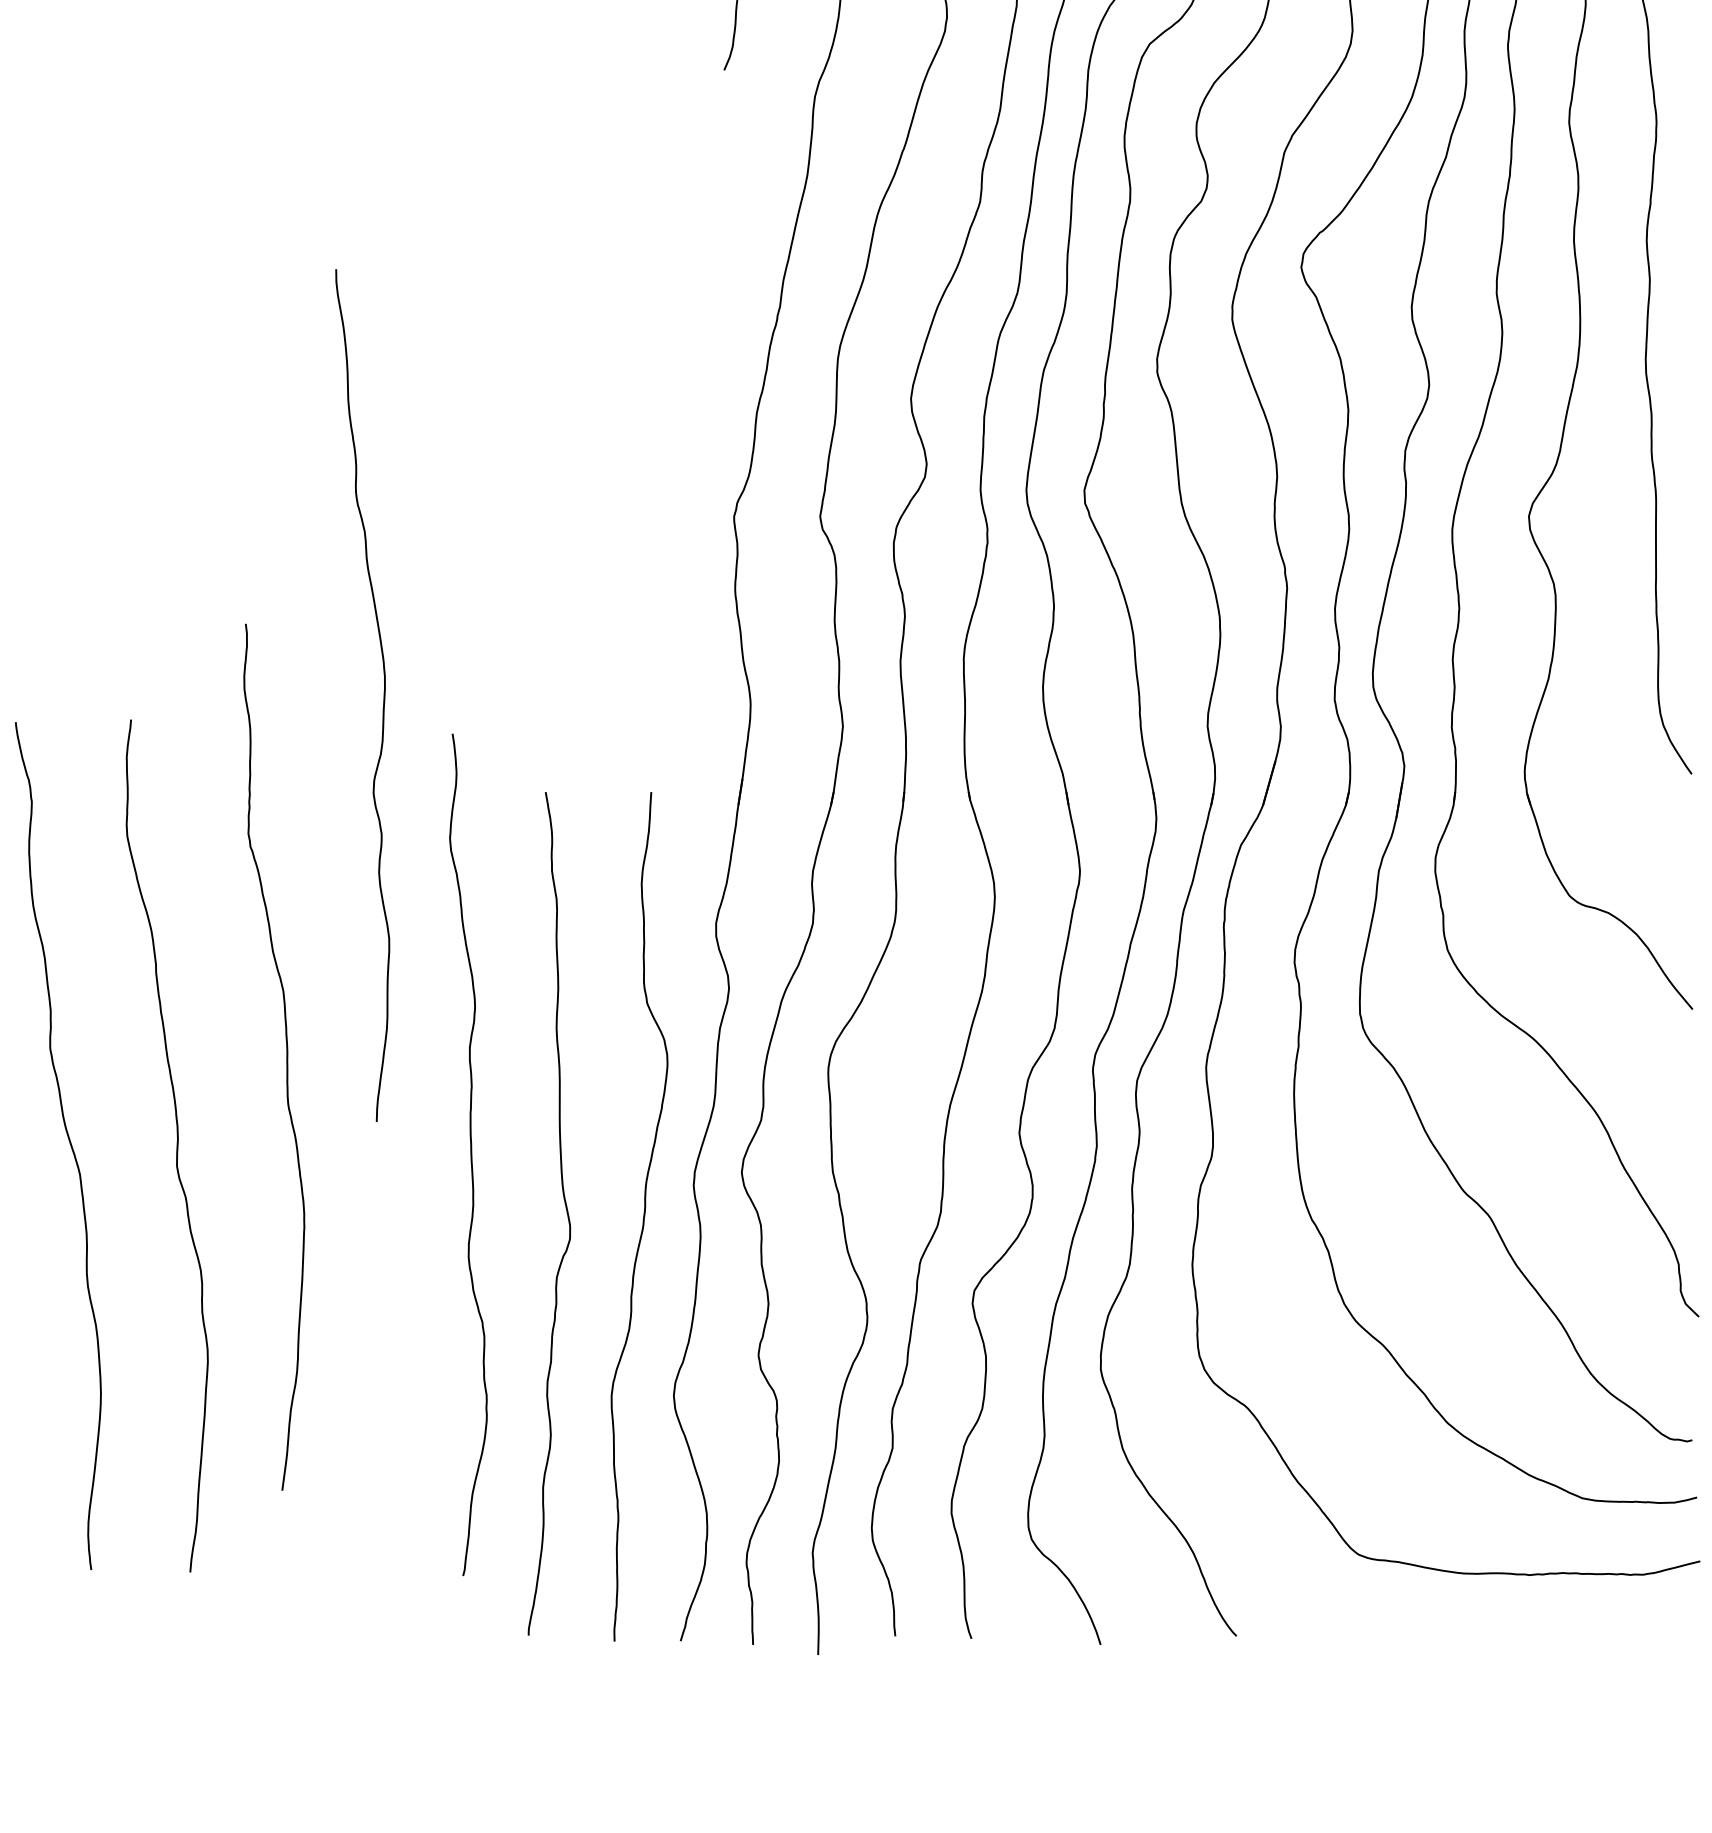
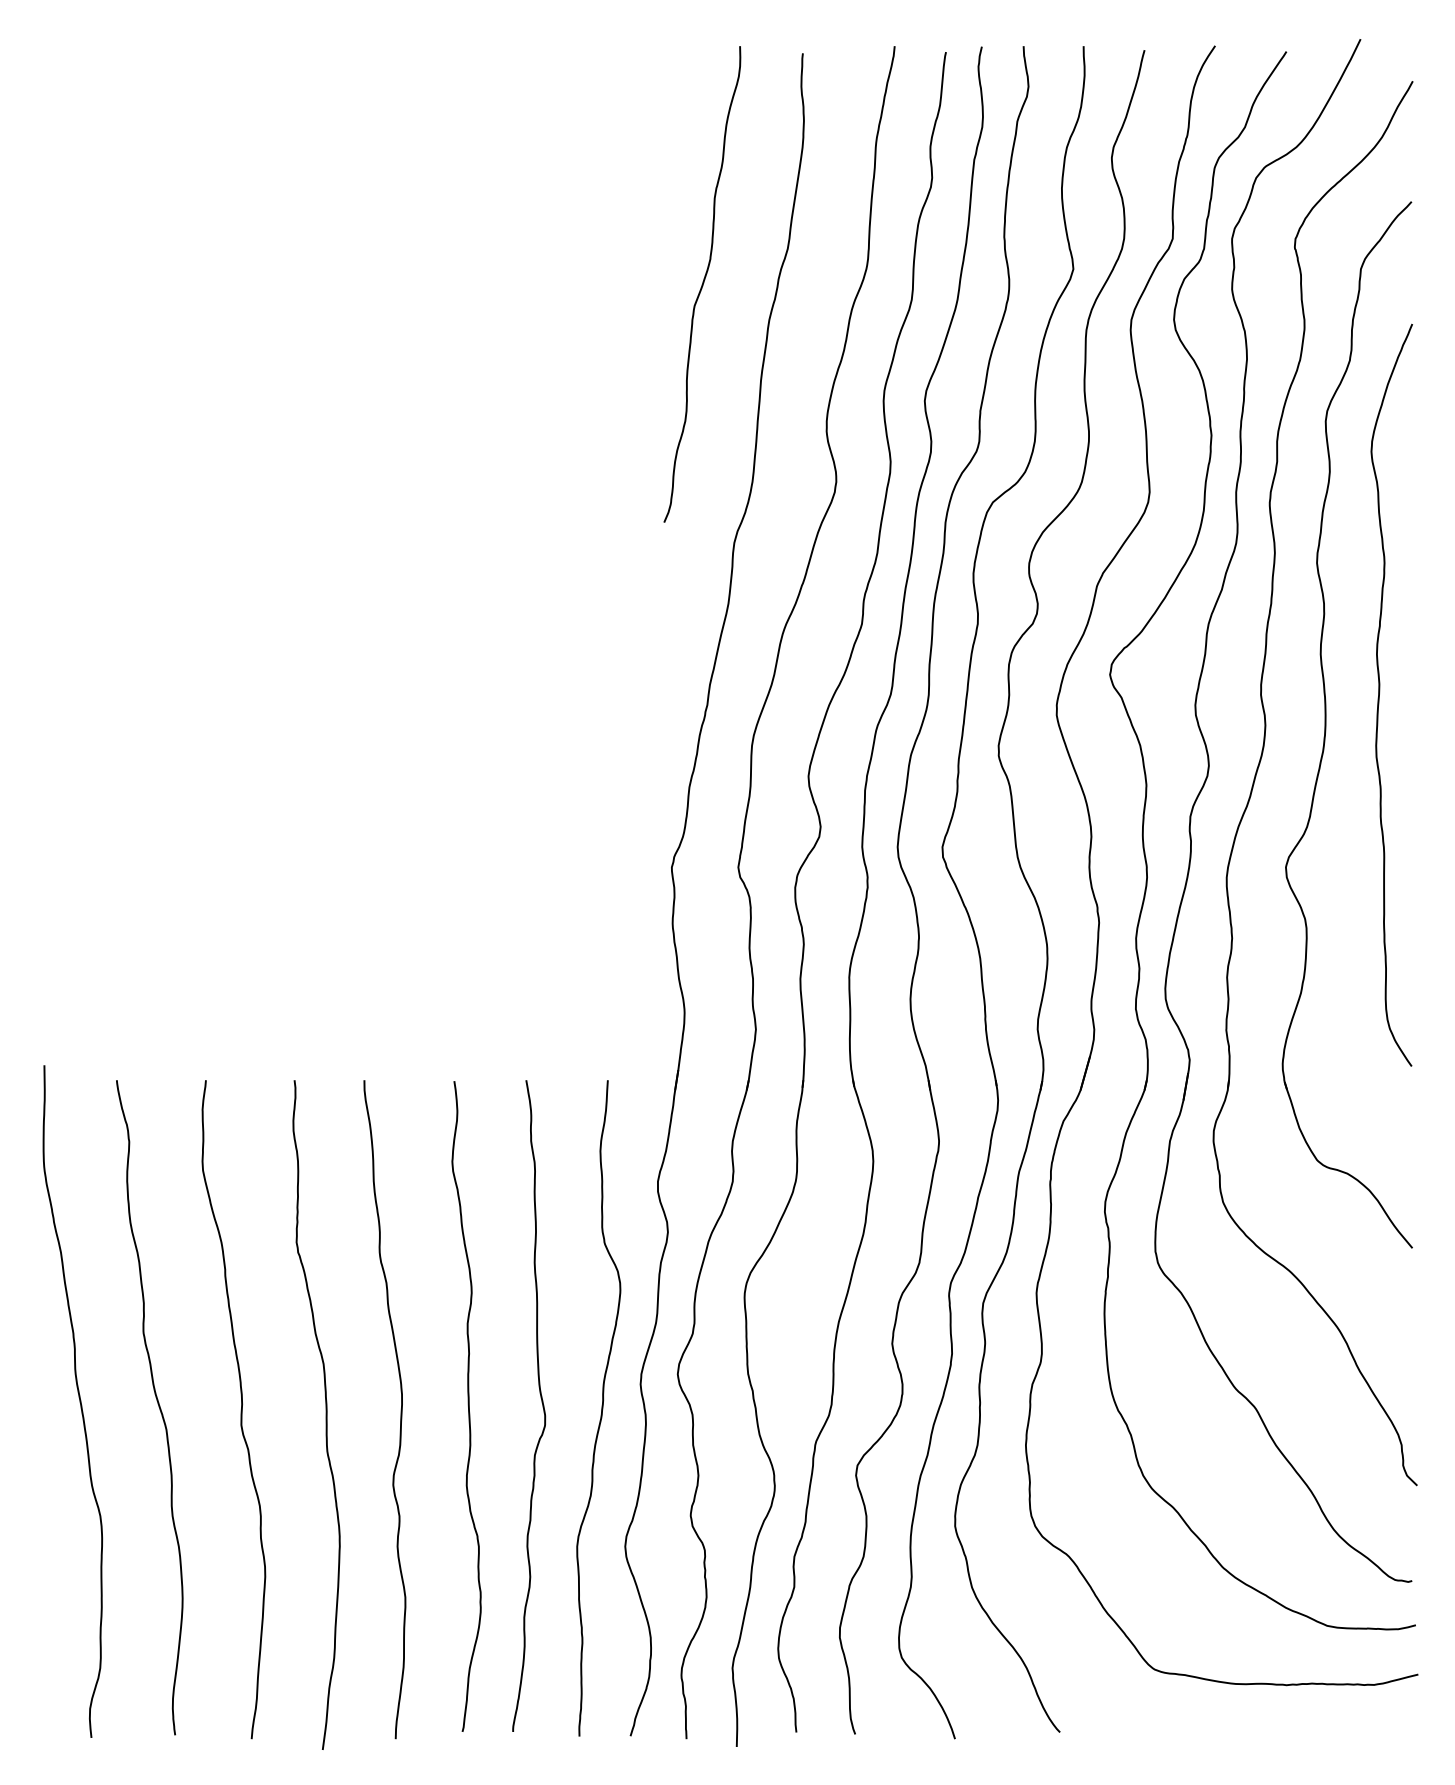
curve: (382, 695) -> (400, 1409), moved
curve: (285, 1056) -> (325, 1414), moved
curve: (68, 1141) -> (157, 1404), moved
curve: (175, 1147) -> (240, 1410), moved
curve: (469, 1153) -> (467, 1405), moved

